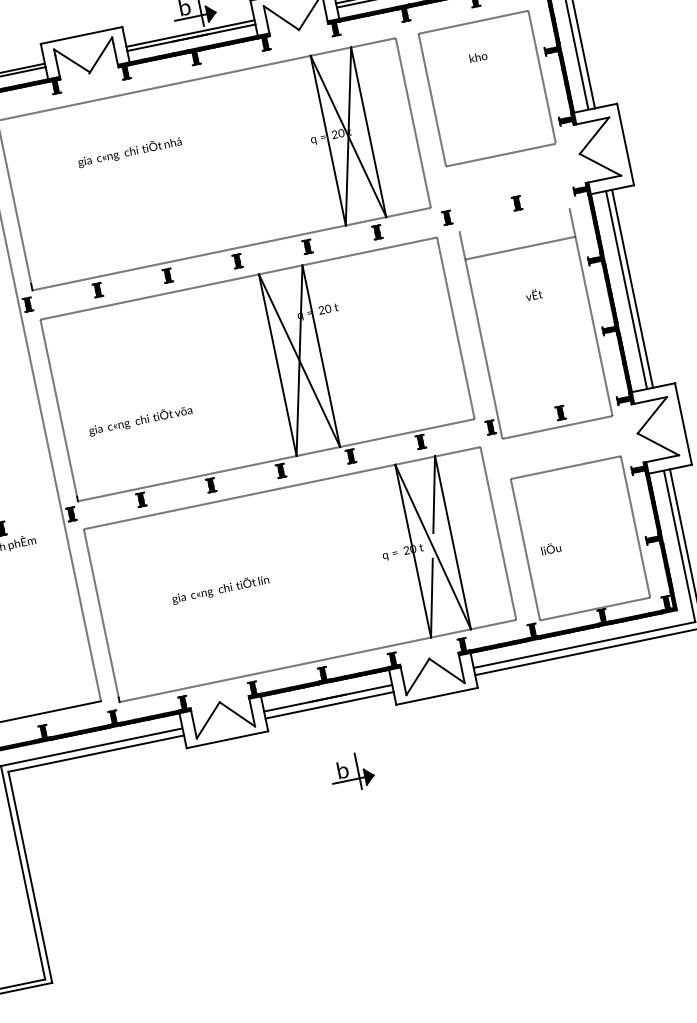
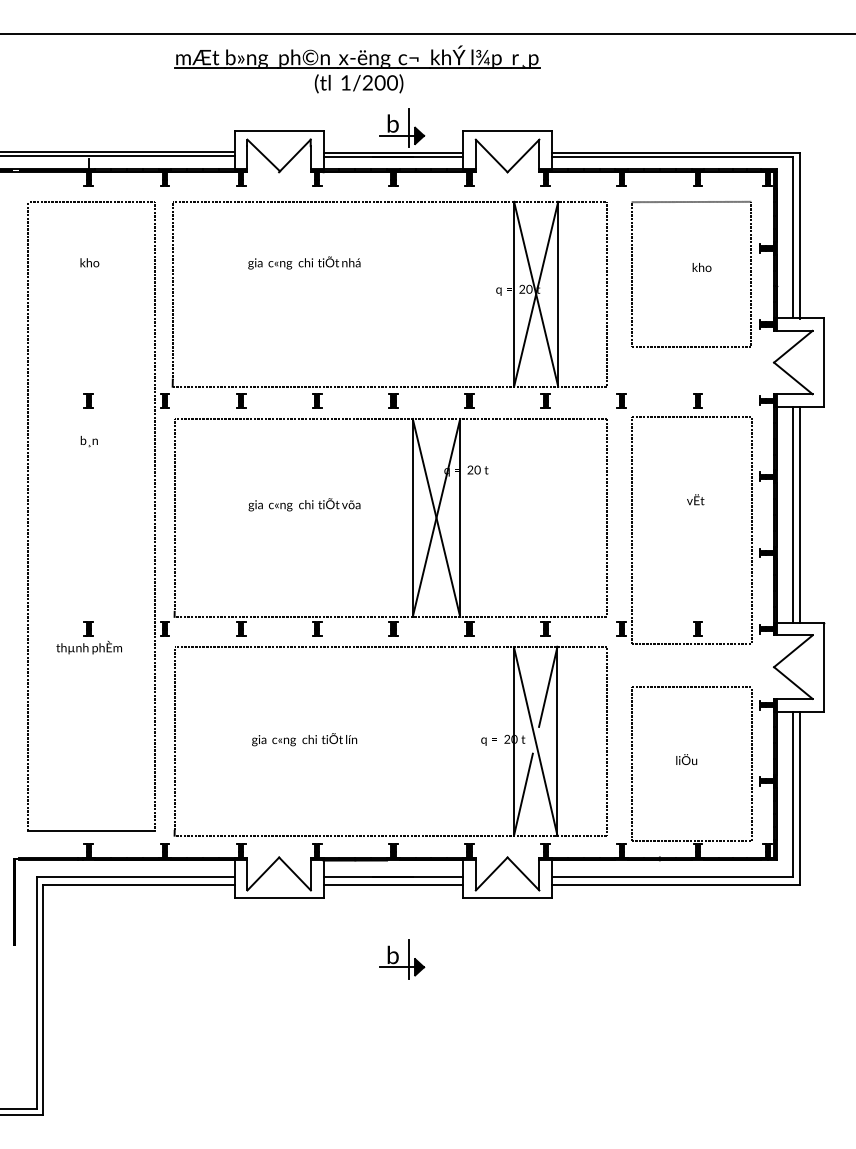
text: (477, 57) -> (701, 267), moved
line: (520, 248) -> (691, 417), moved
text: (140, 420) -> (304, 504), moved
text: (550, 548) -> (686, 759), moved

